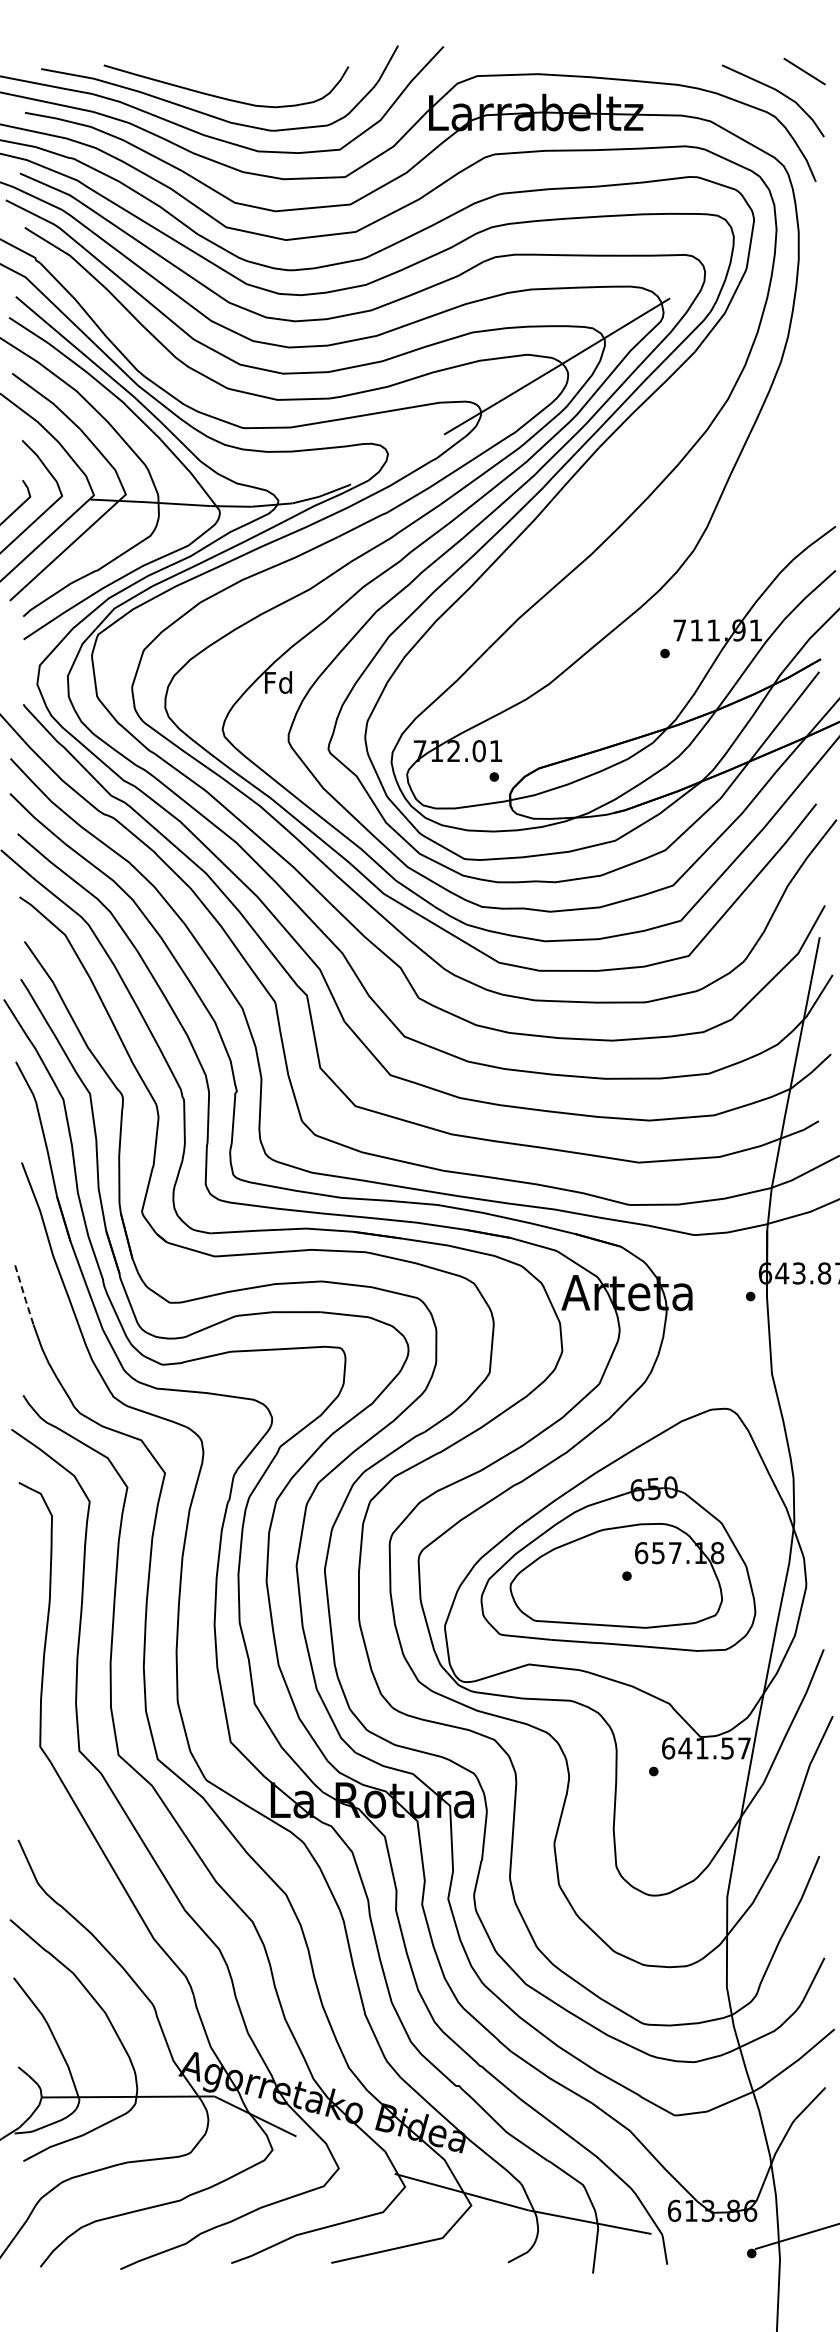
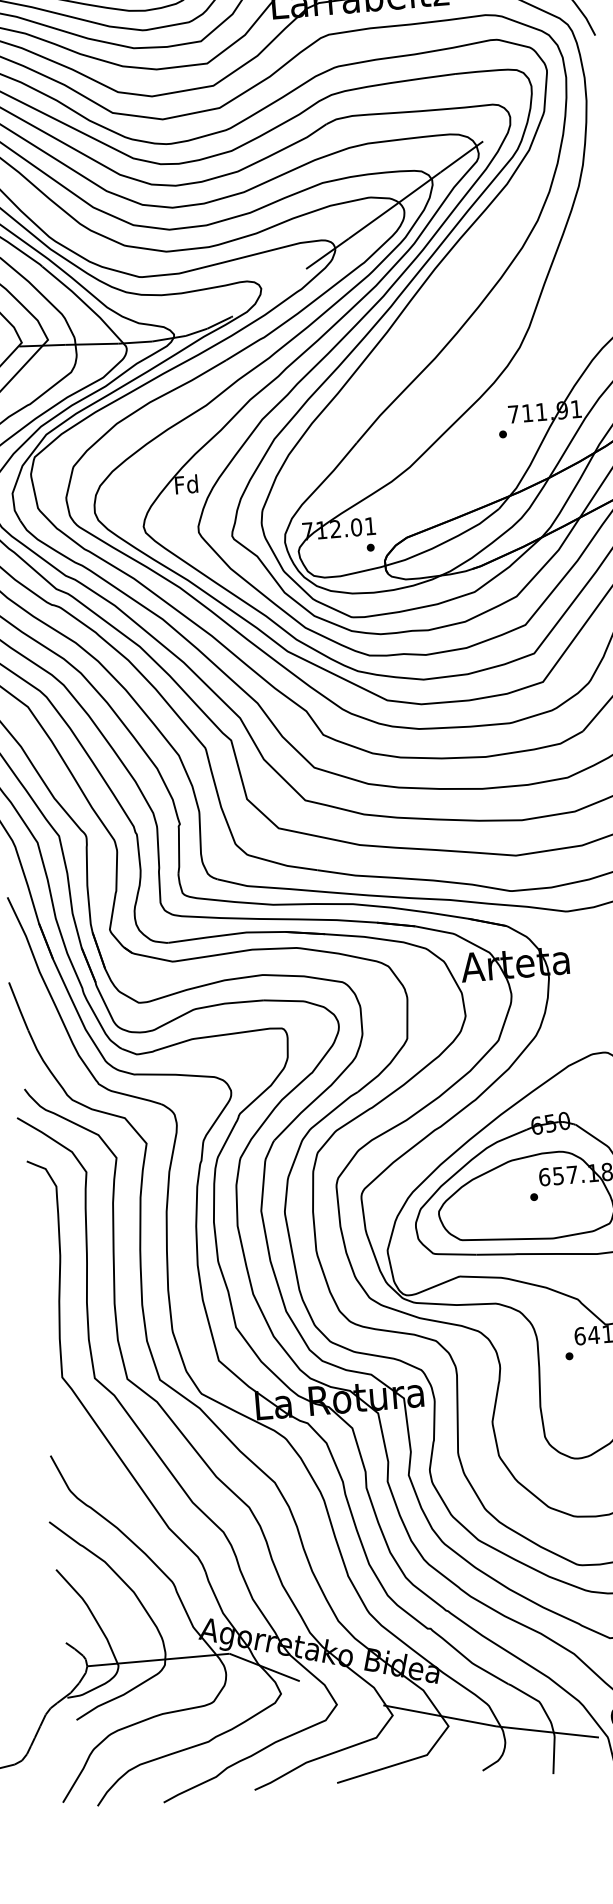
line: (24, 1295) -> (18, 1006), dashed -> solid

